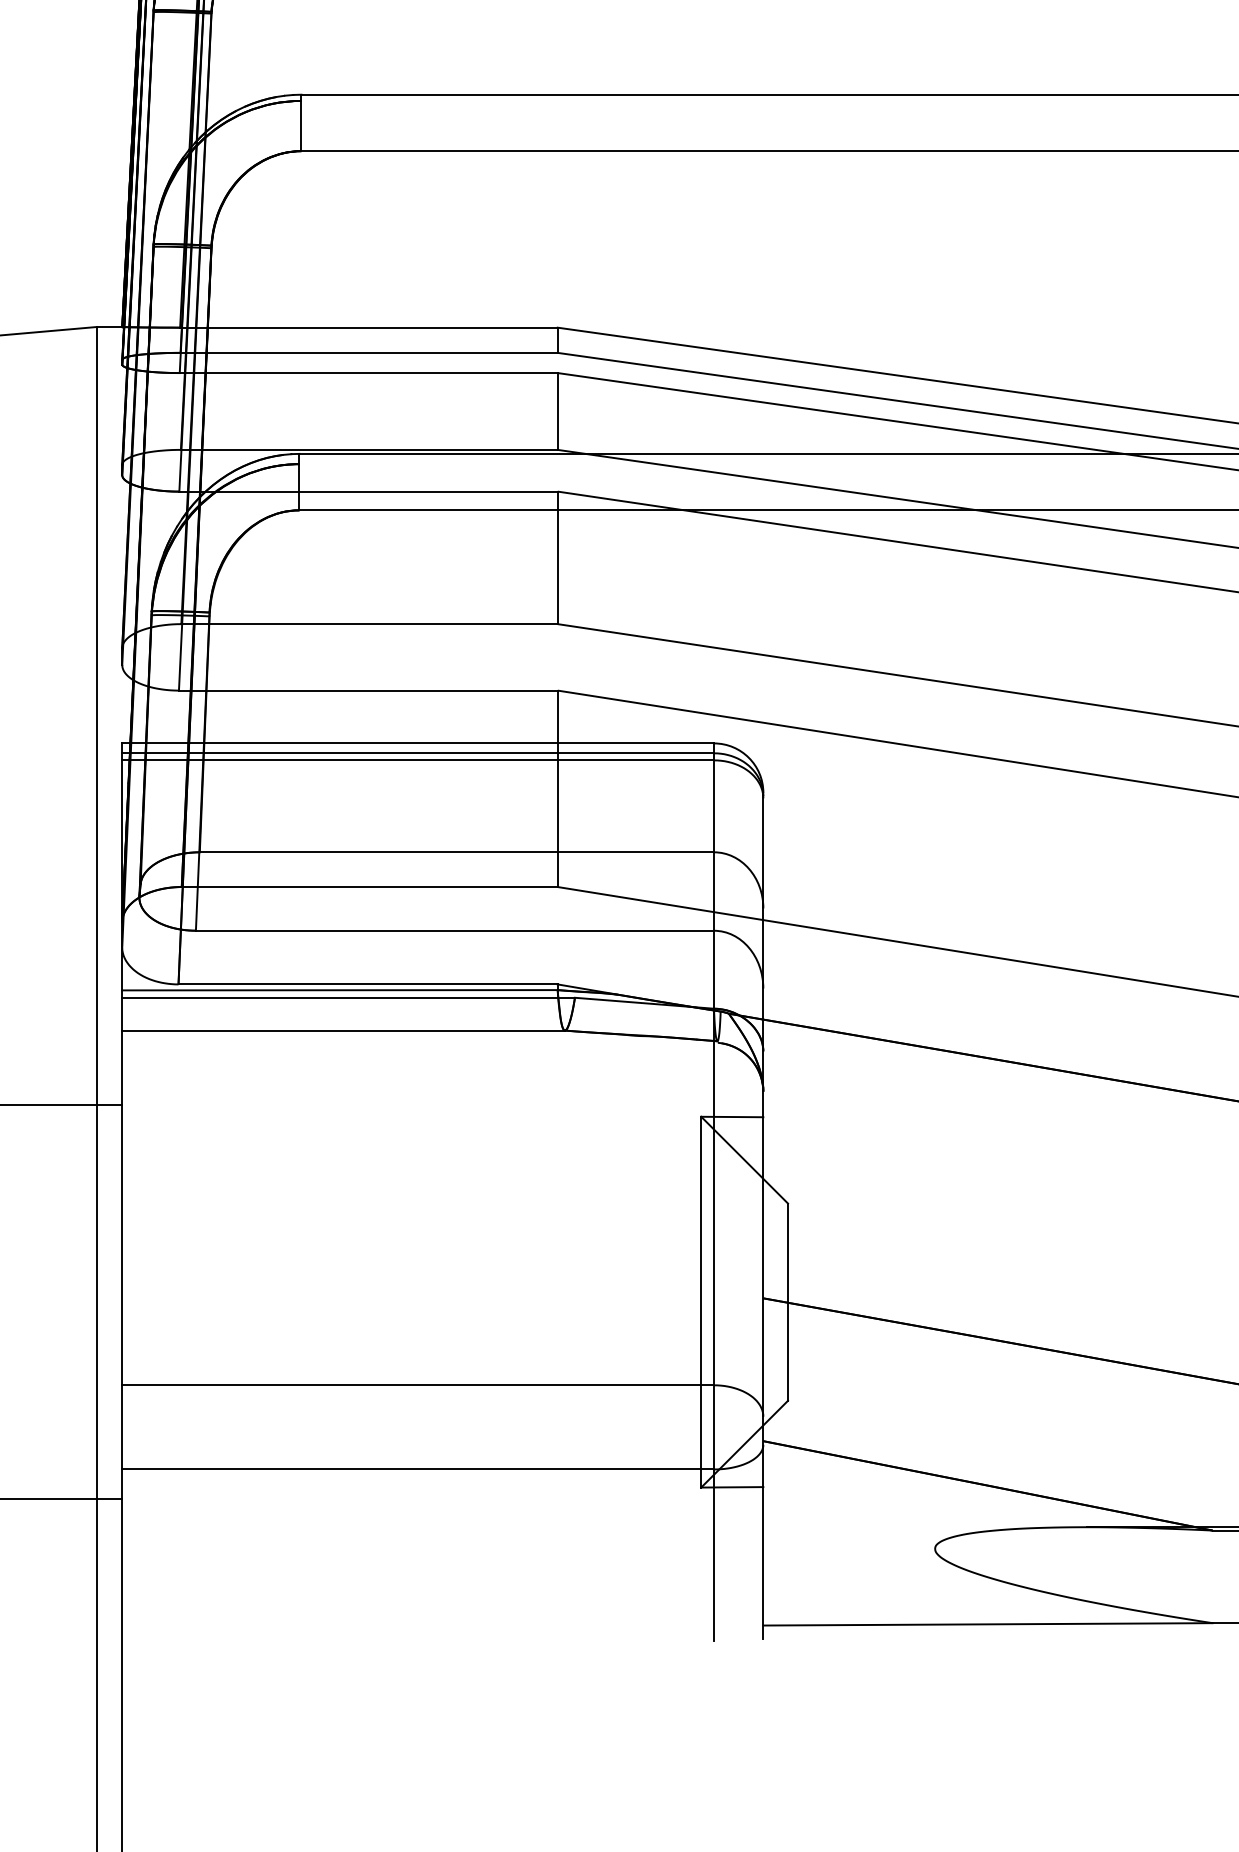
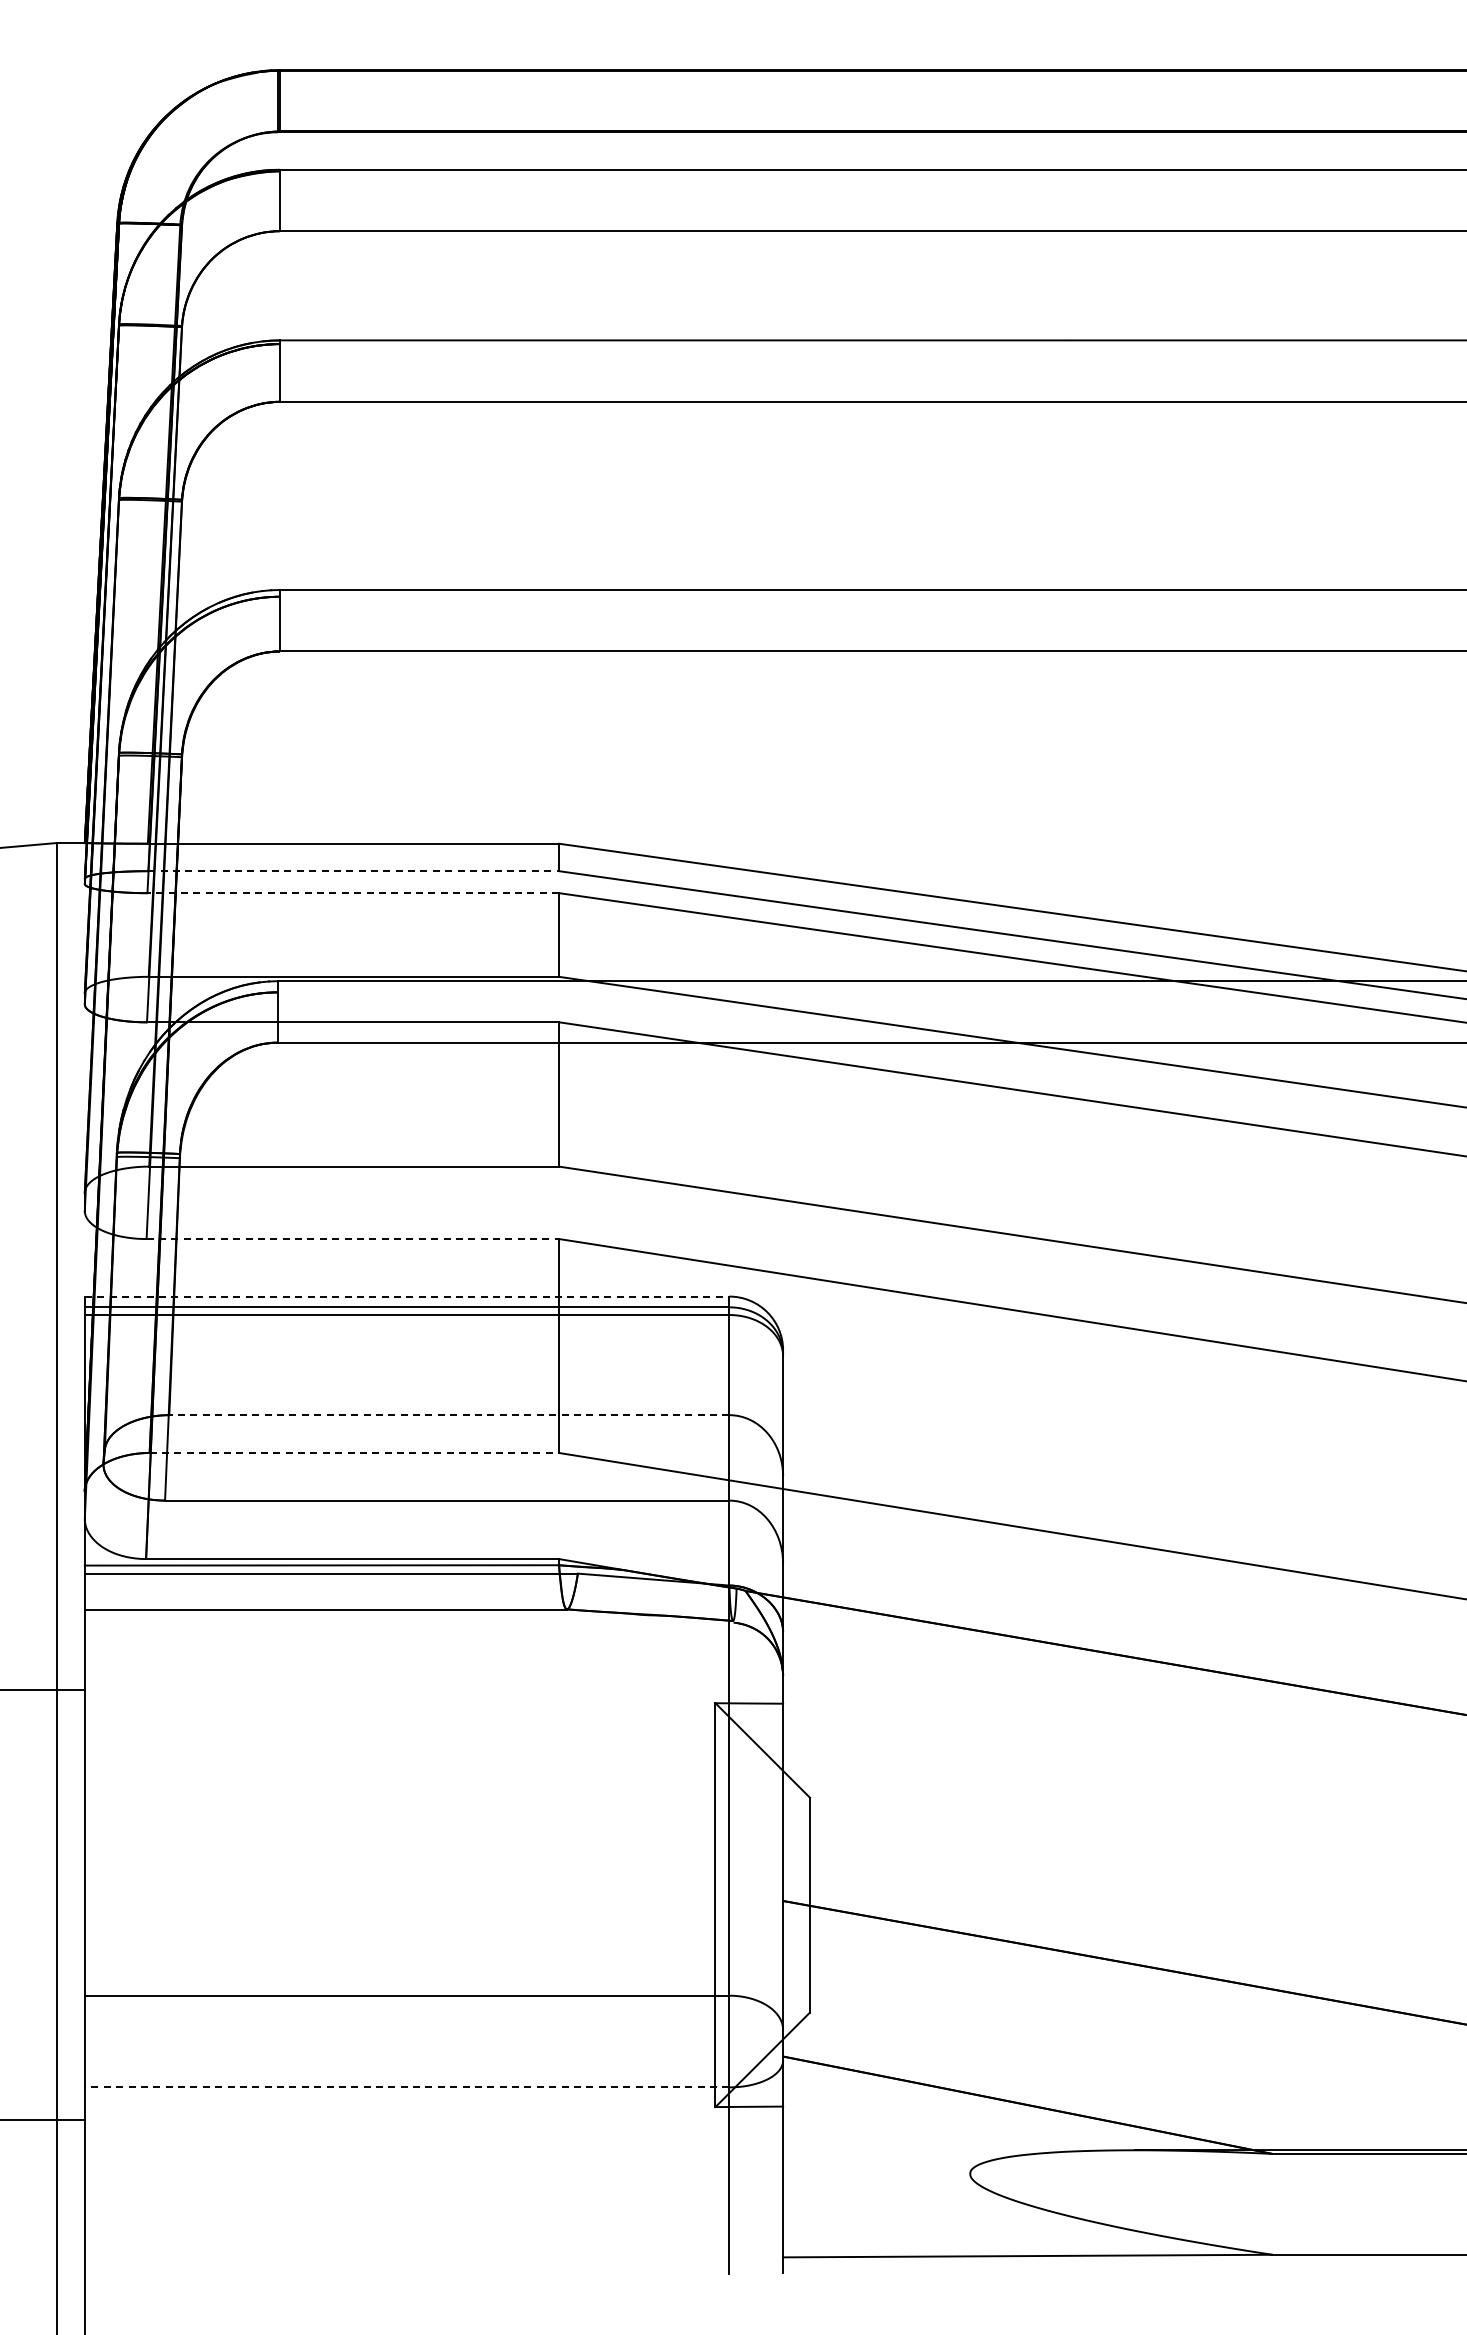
line: (369, 353) -> (354, 871), solid -> dashed
line: (368, 373) -> (353, 893), solid -> dashed
line: (368, 691) -> (353, 1239), solid -> dashed
line: (418, 743) -> (407, 1296), solid -> dashed
line: (456, 852) -> (448, 1415), solid -> dashed
line: (369, 886) -> (354, 1452), solid -> dashed
line: (417, 1469) -> (406, 2087), solid -> dashed

